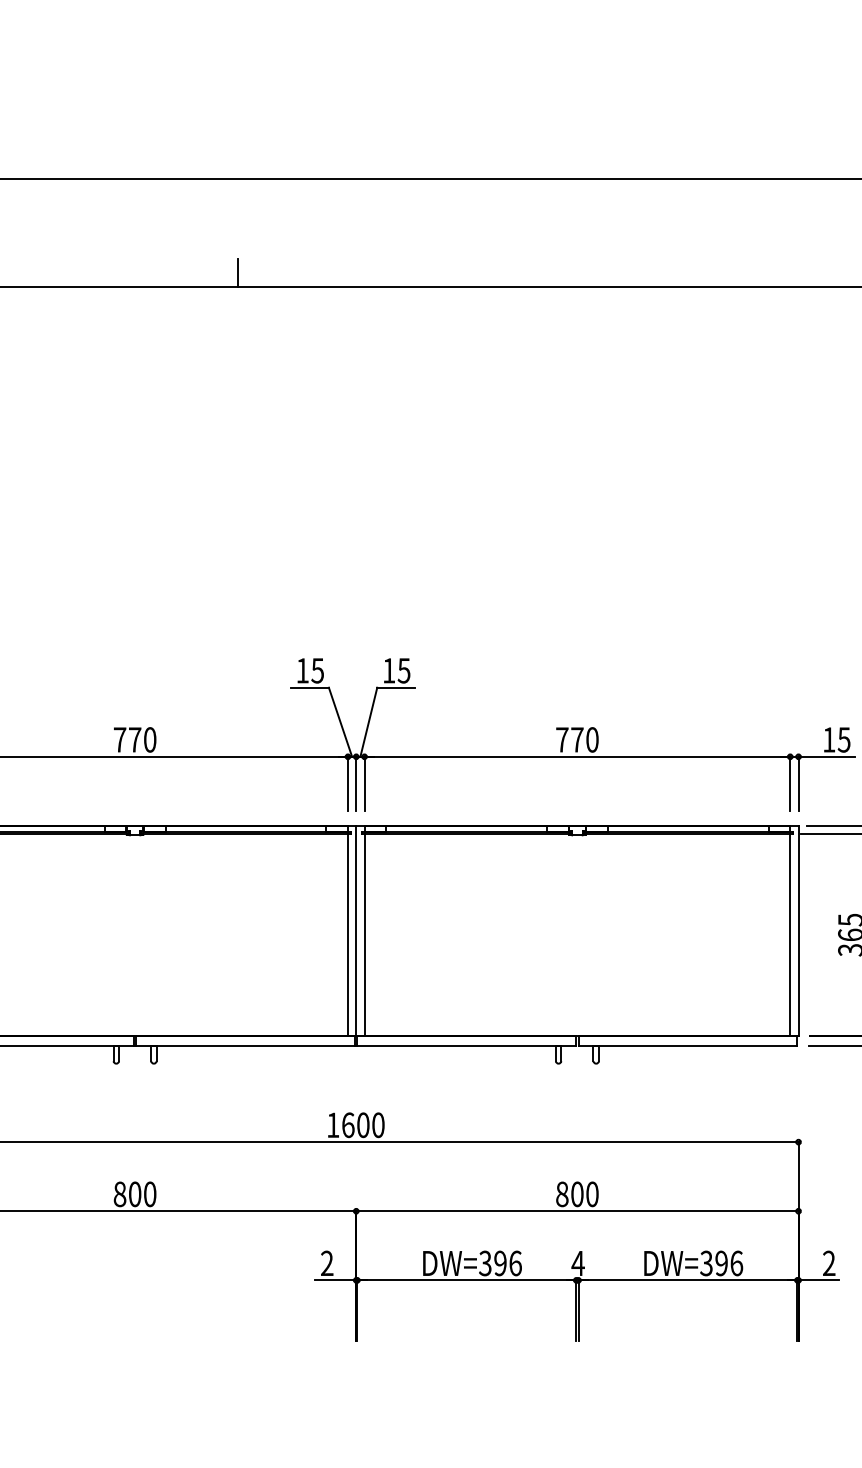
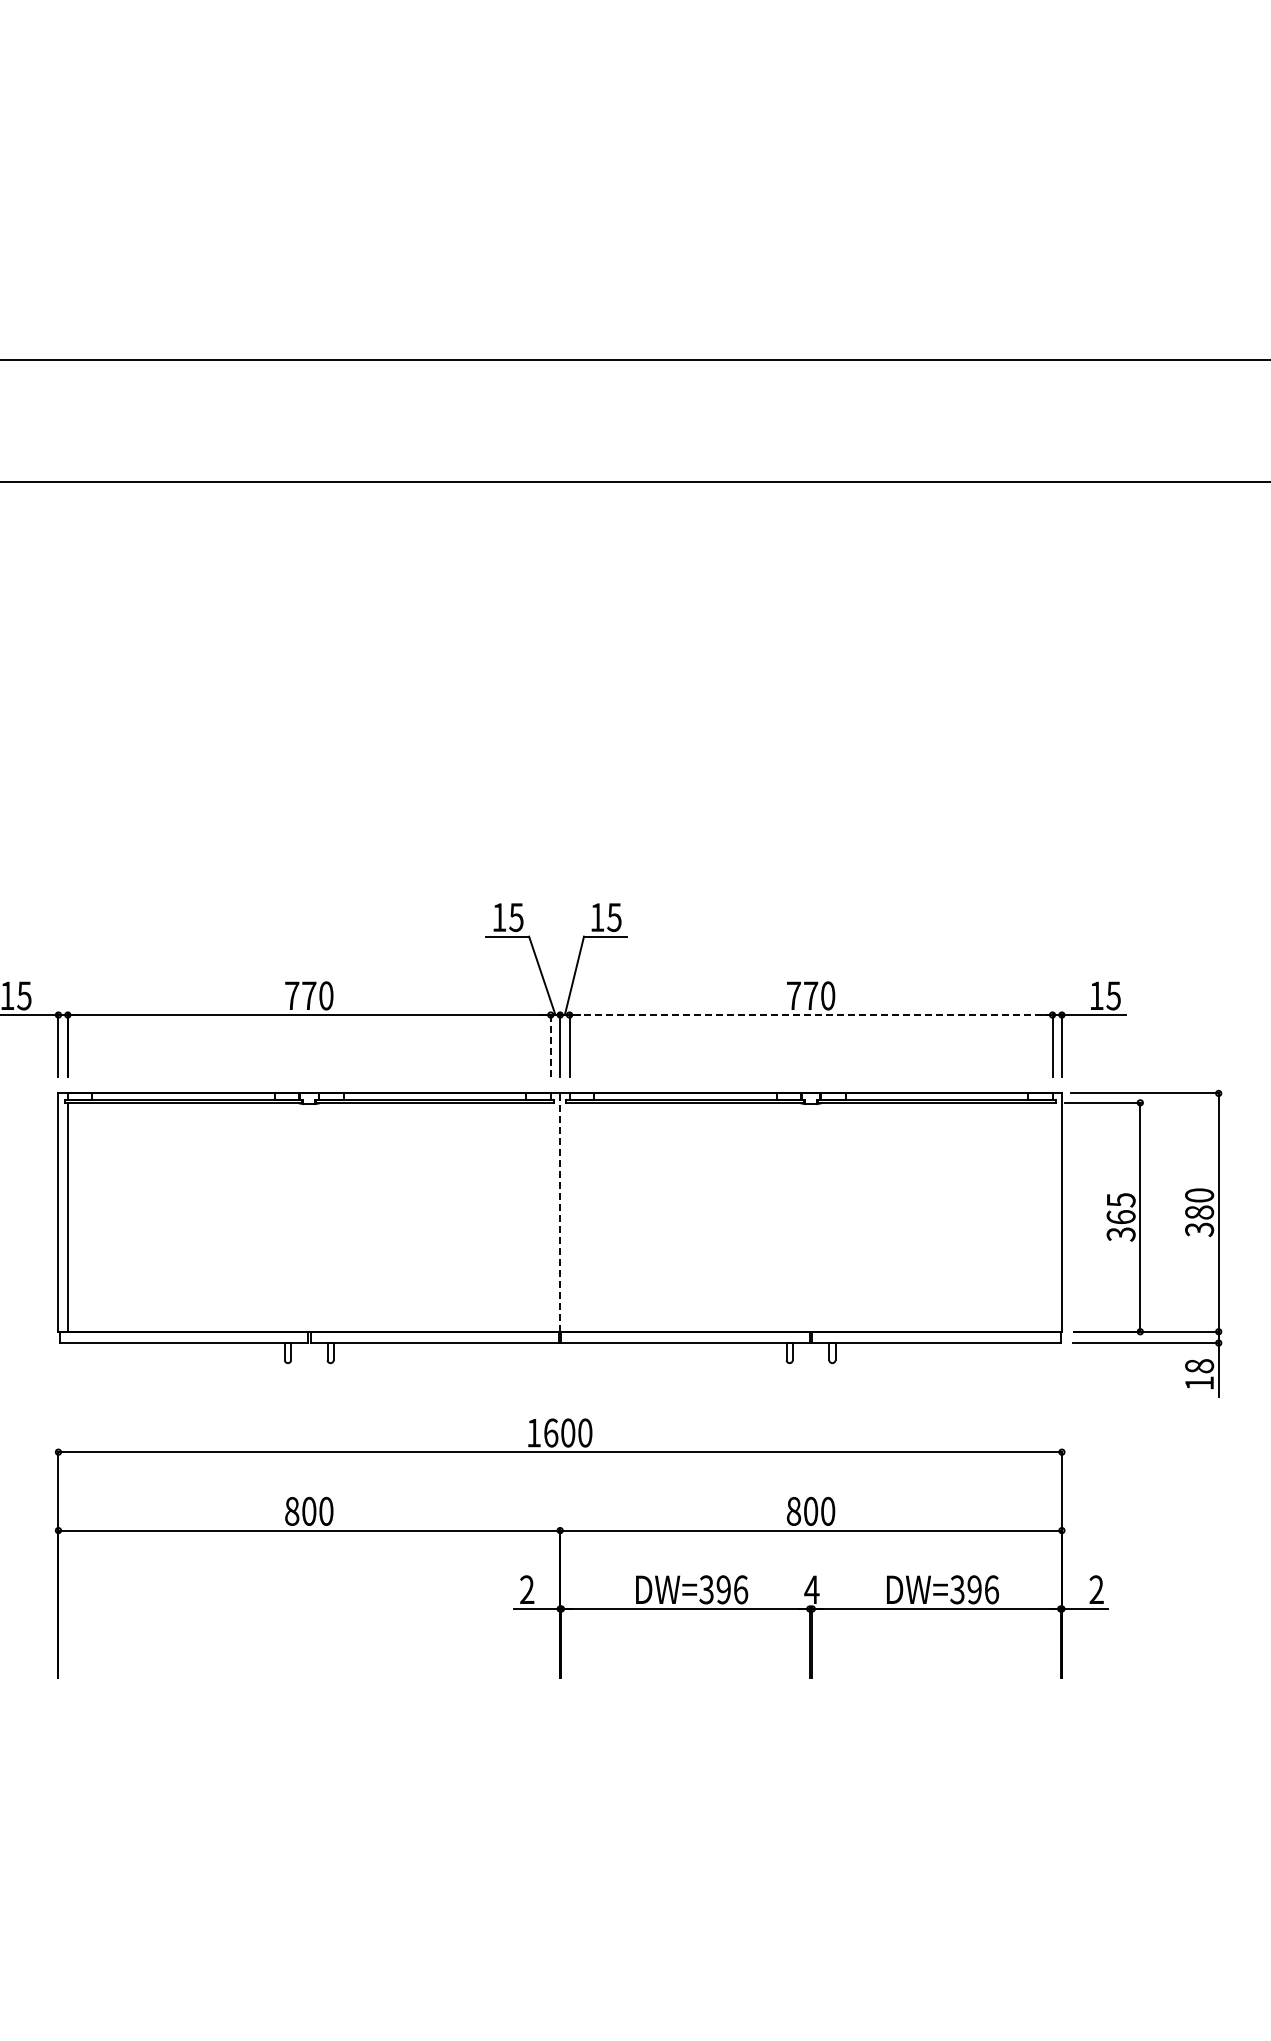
line: (238, 272) -> (426, 465), removed
line: (576, 757) -> (810, 1015), solid -> dashed
line: (347, 783) -> (550, 1045), solid -> dashed
line: (356, 930) -> (560, 1212), solid -> dashed
line: (347, 934) -> (550, 1216), removed
line: (364, 934) -> (569, 1216), removed
line: (790, 934) -> (1052, 1216), removed

